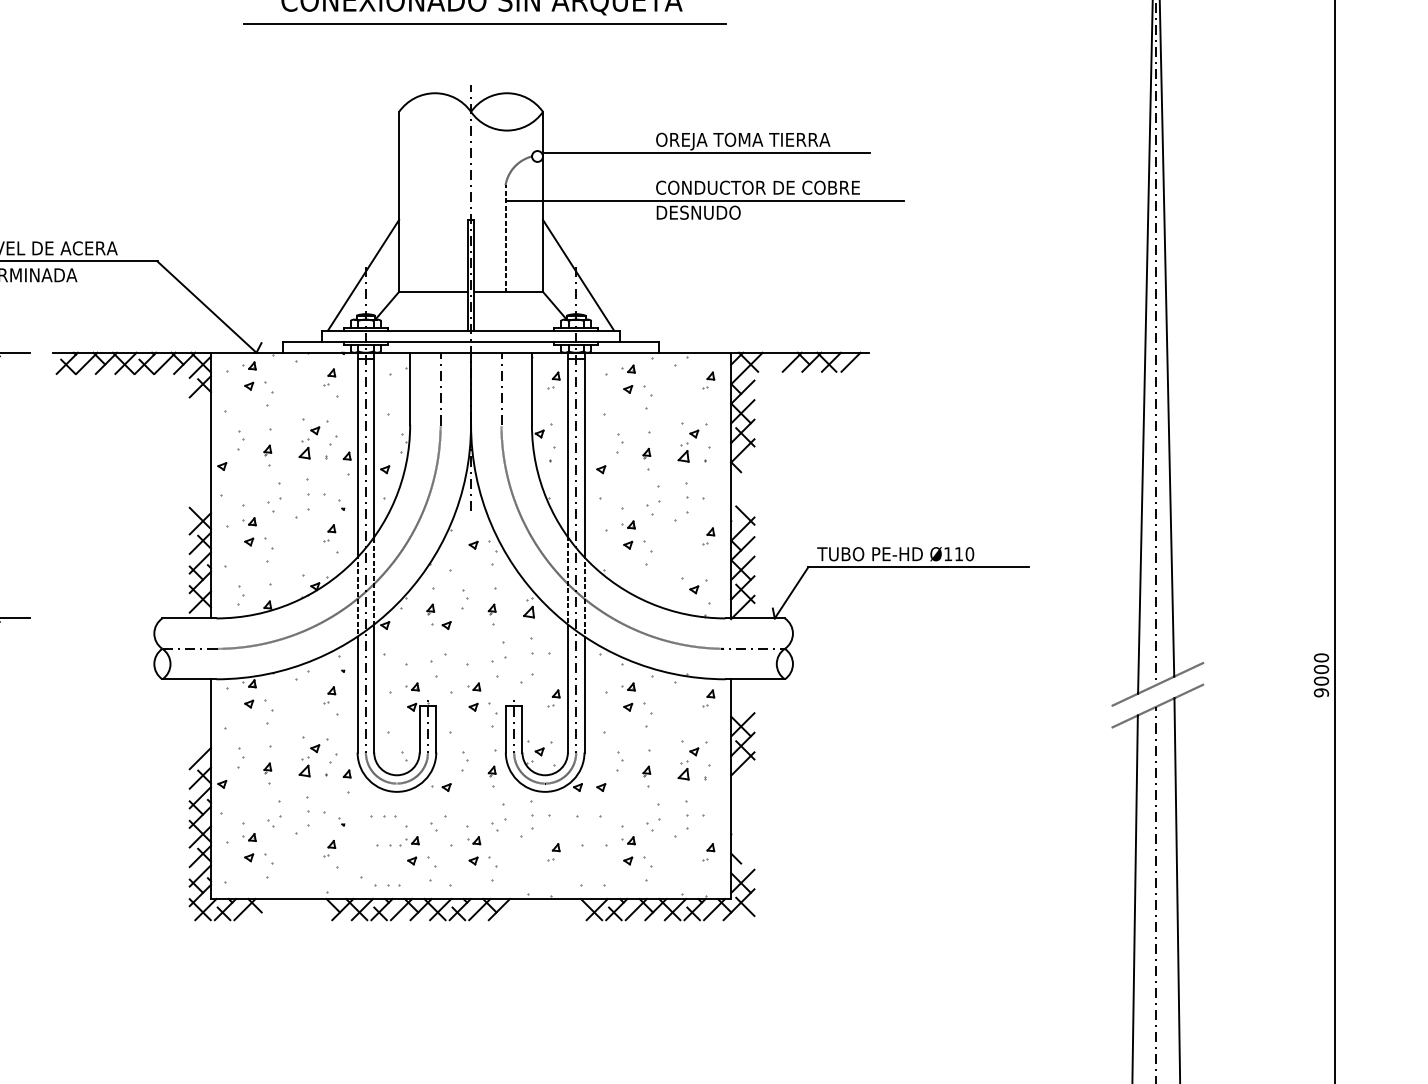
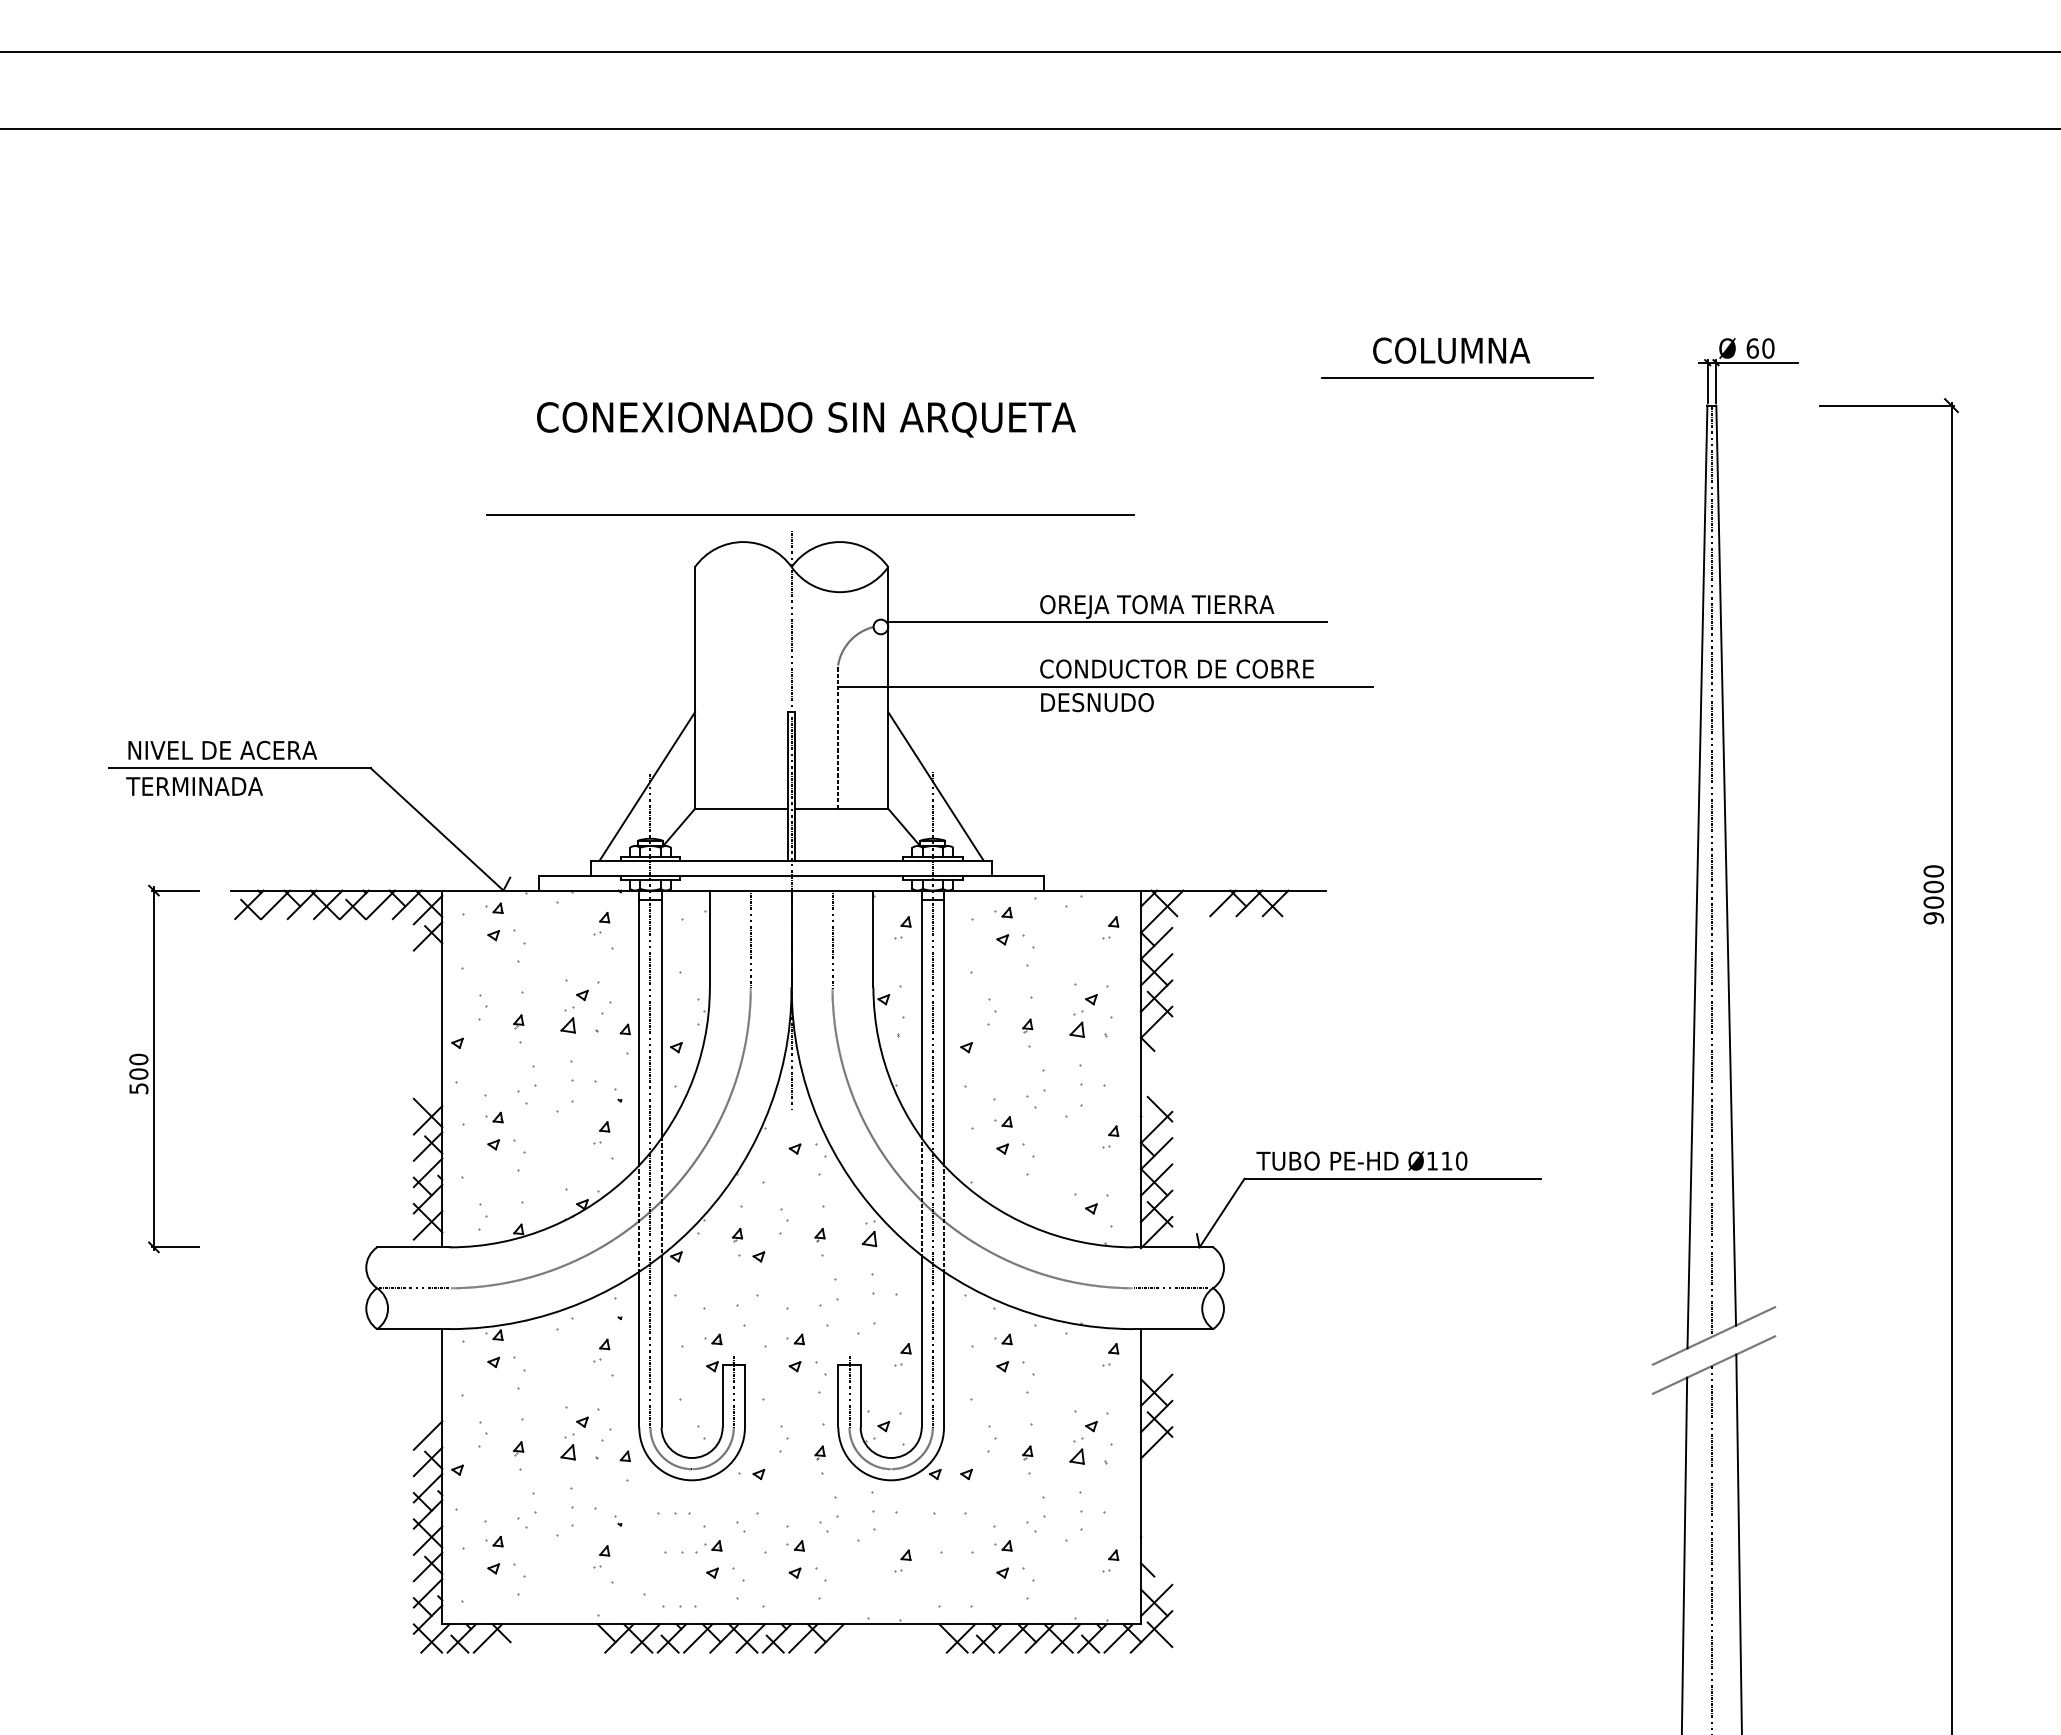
line: (485, 23) -> (810, 514), moved
line: (850, 362) -> (1301, 903), removed
text: (1321, 675) -> (1933, 894), moved

